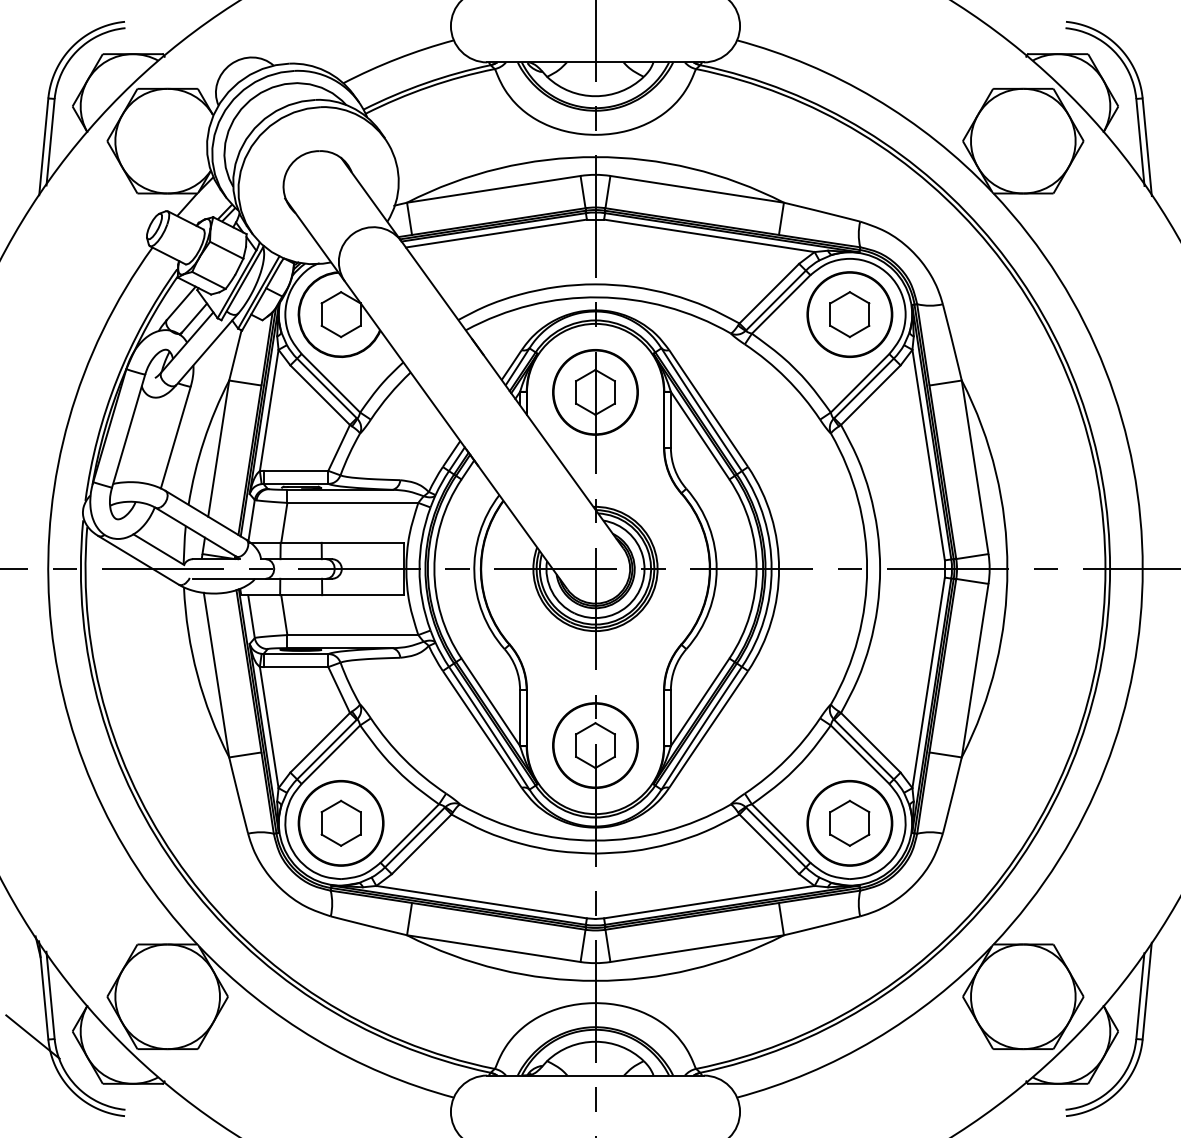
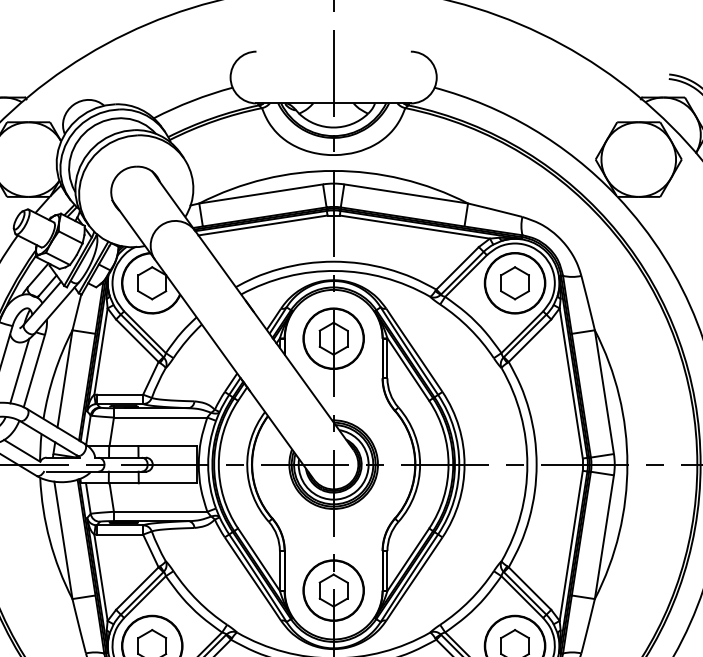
line: (155, 437) -> (19, 370), added

